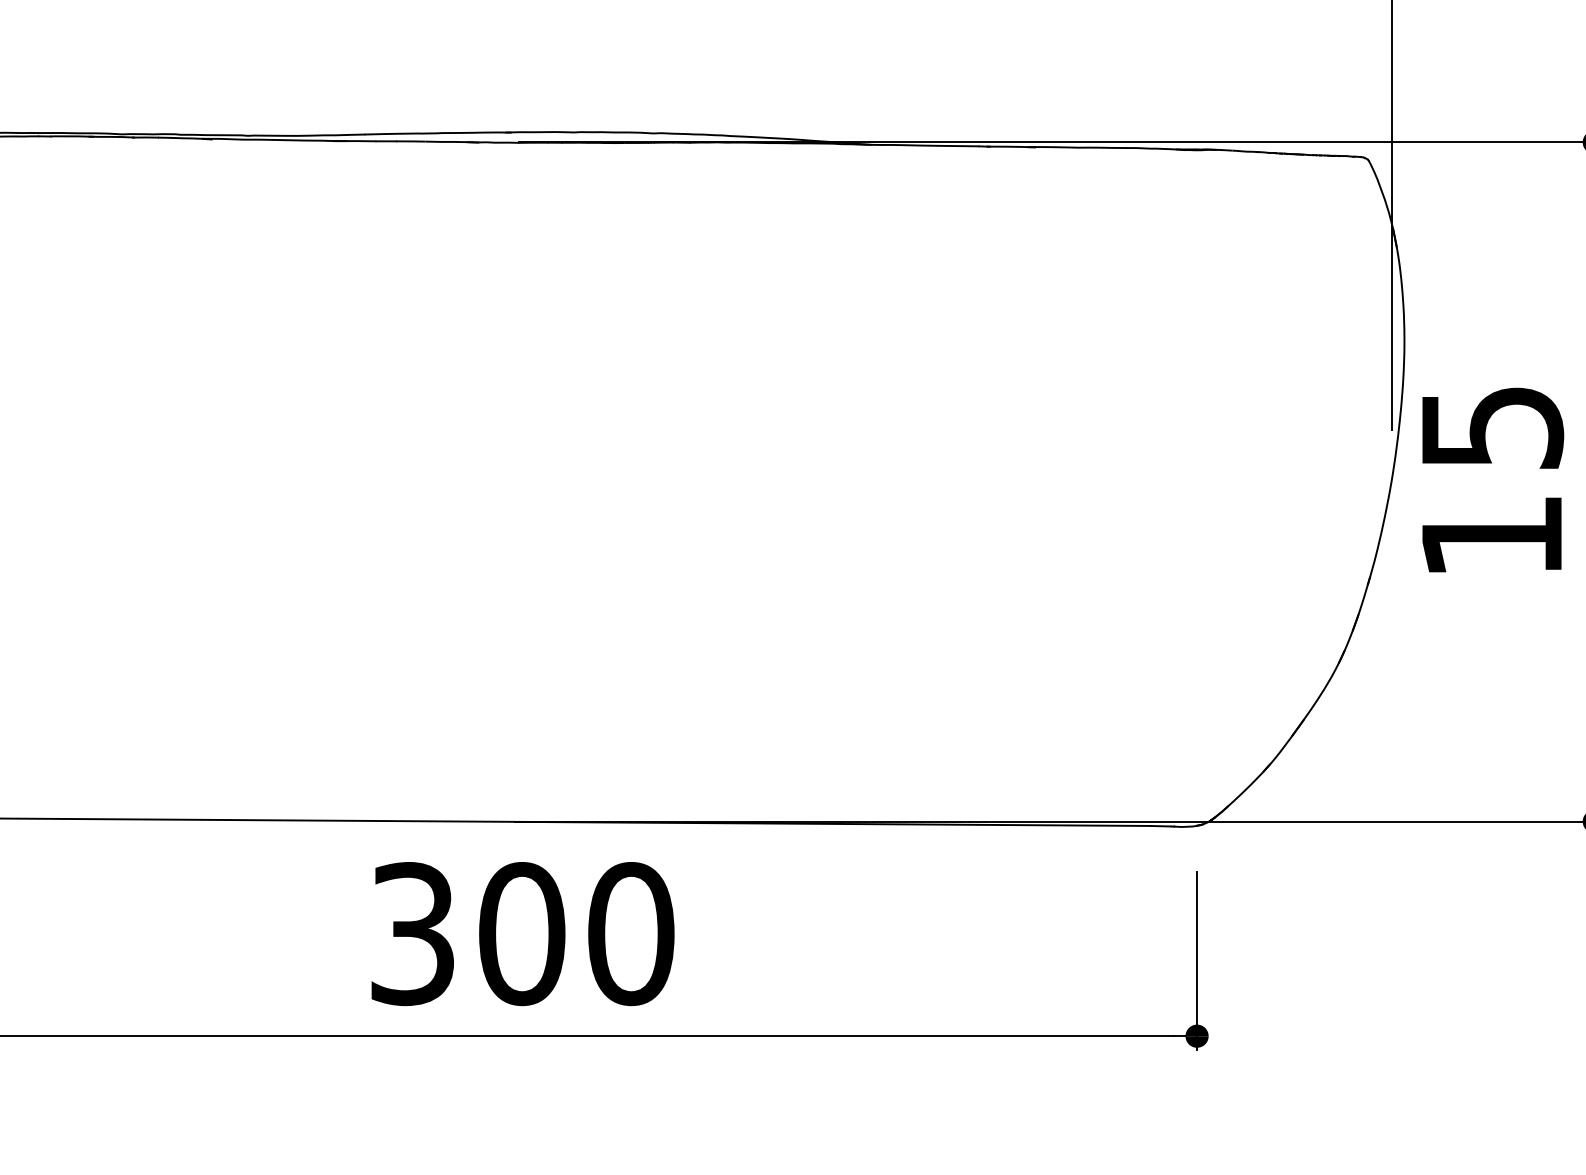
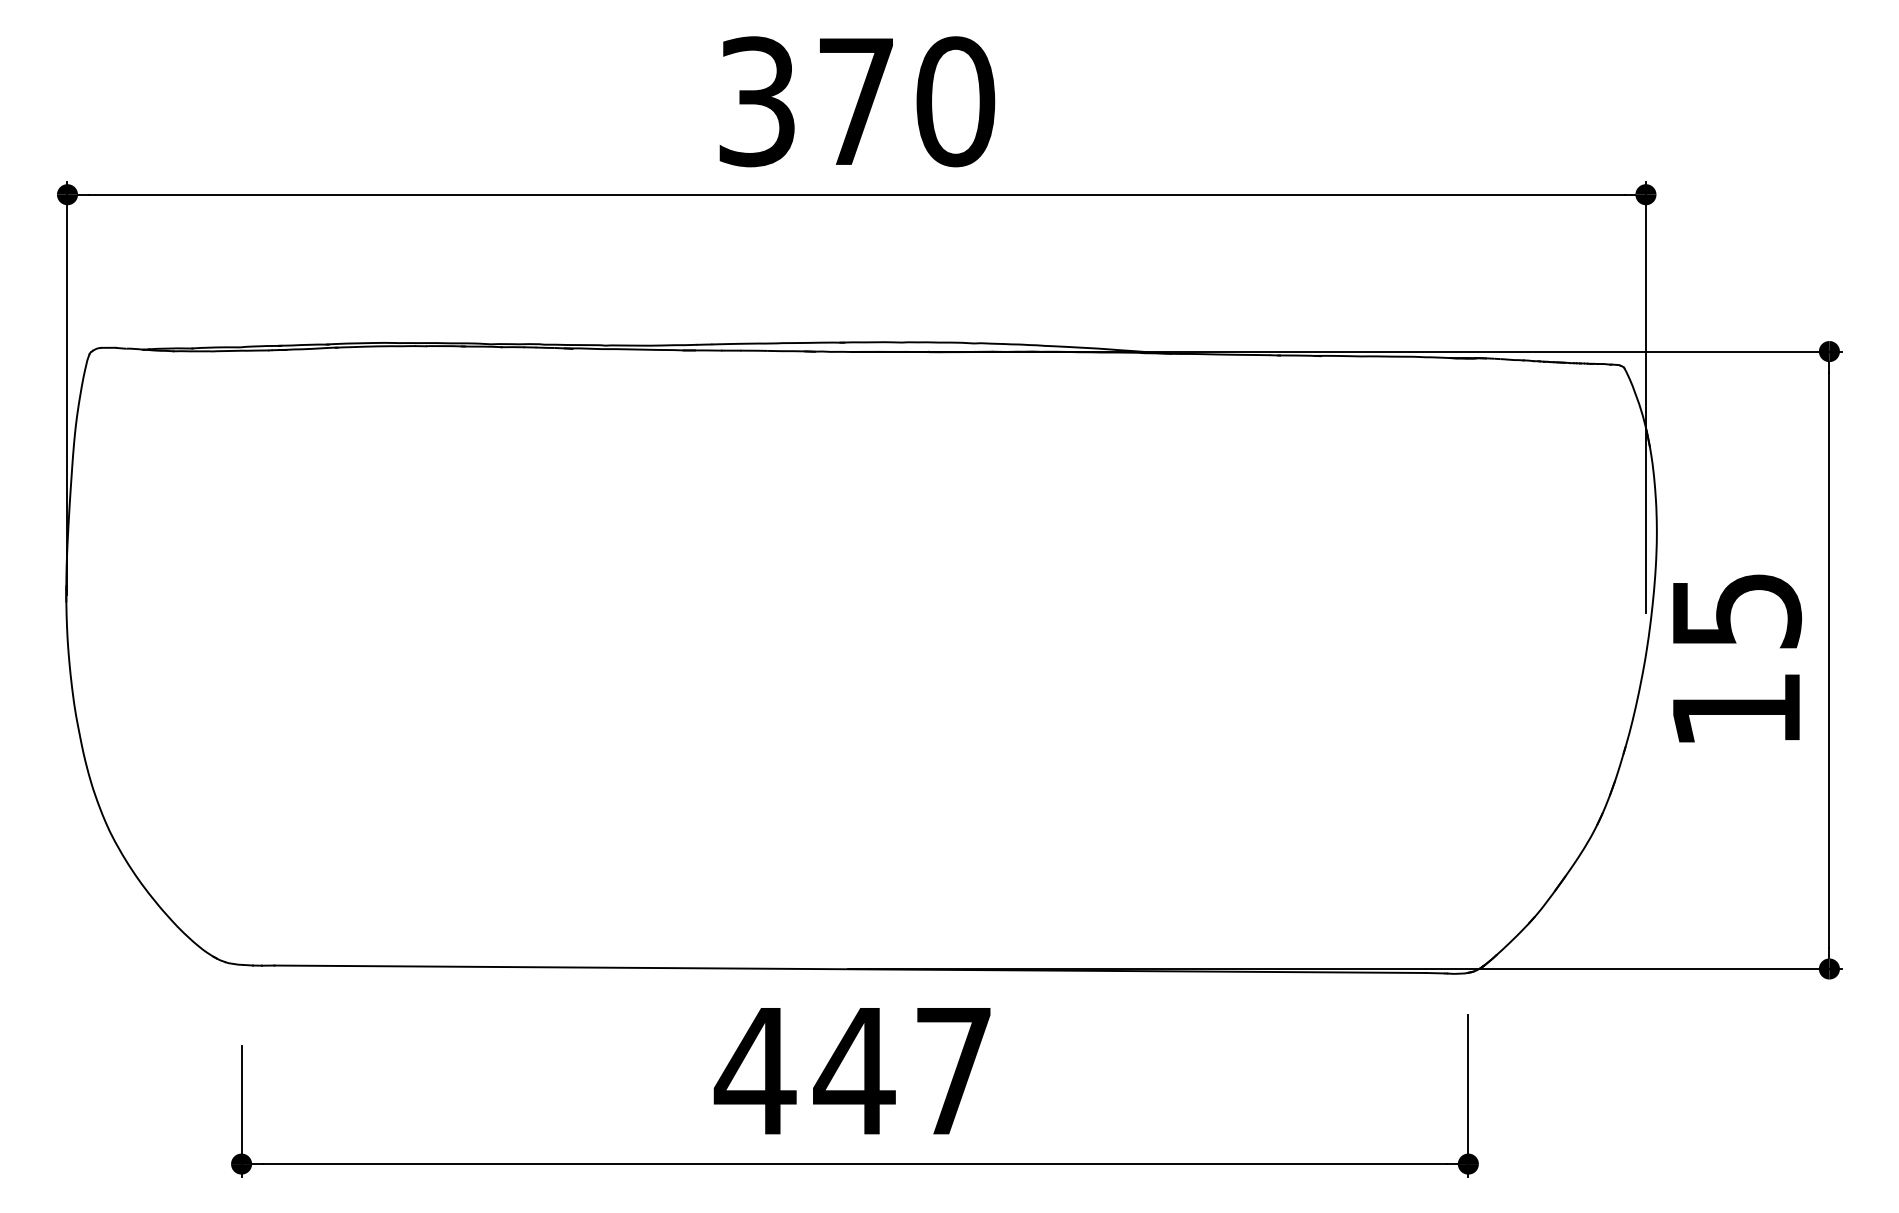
text: (520, 933) -> (853, 1070), 300 -> 447

